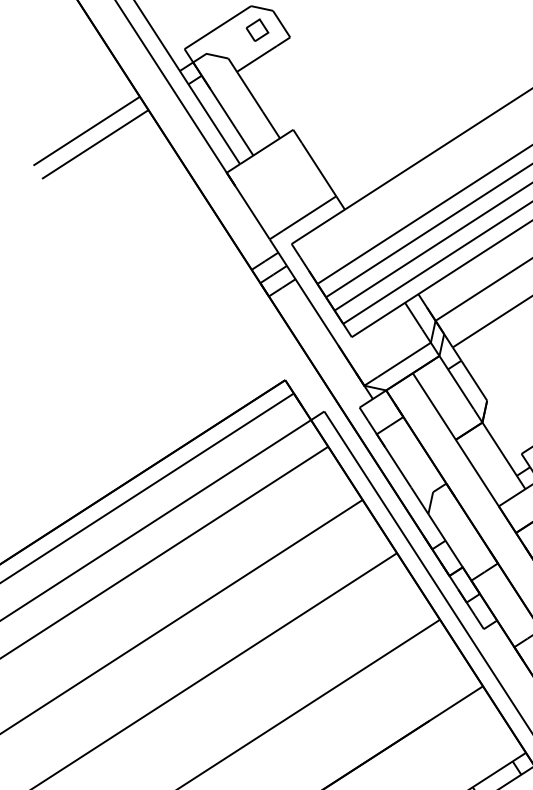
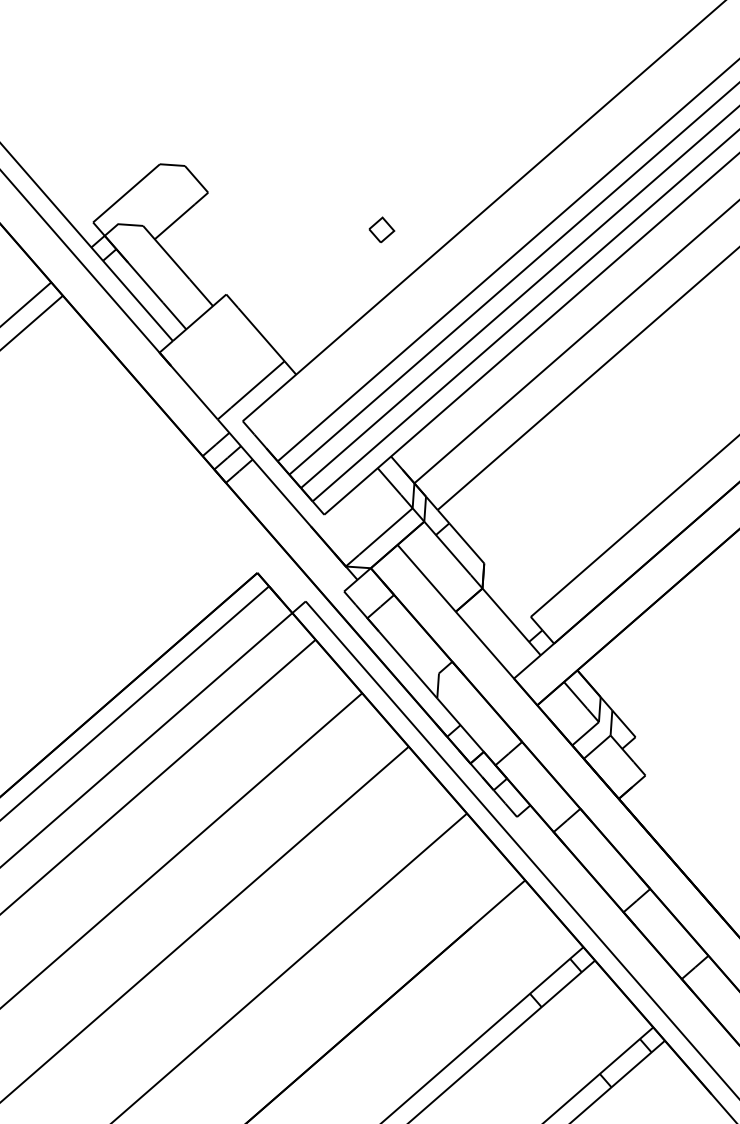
part: (257, 29) -> (381, 229), moved

